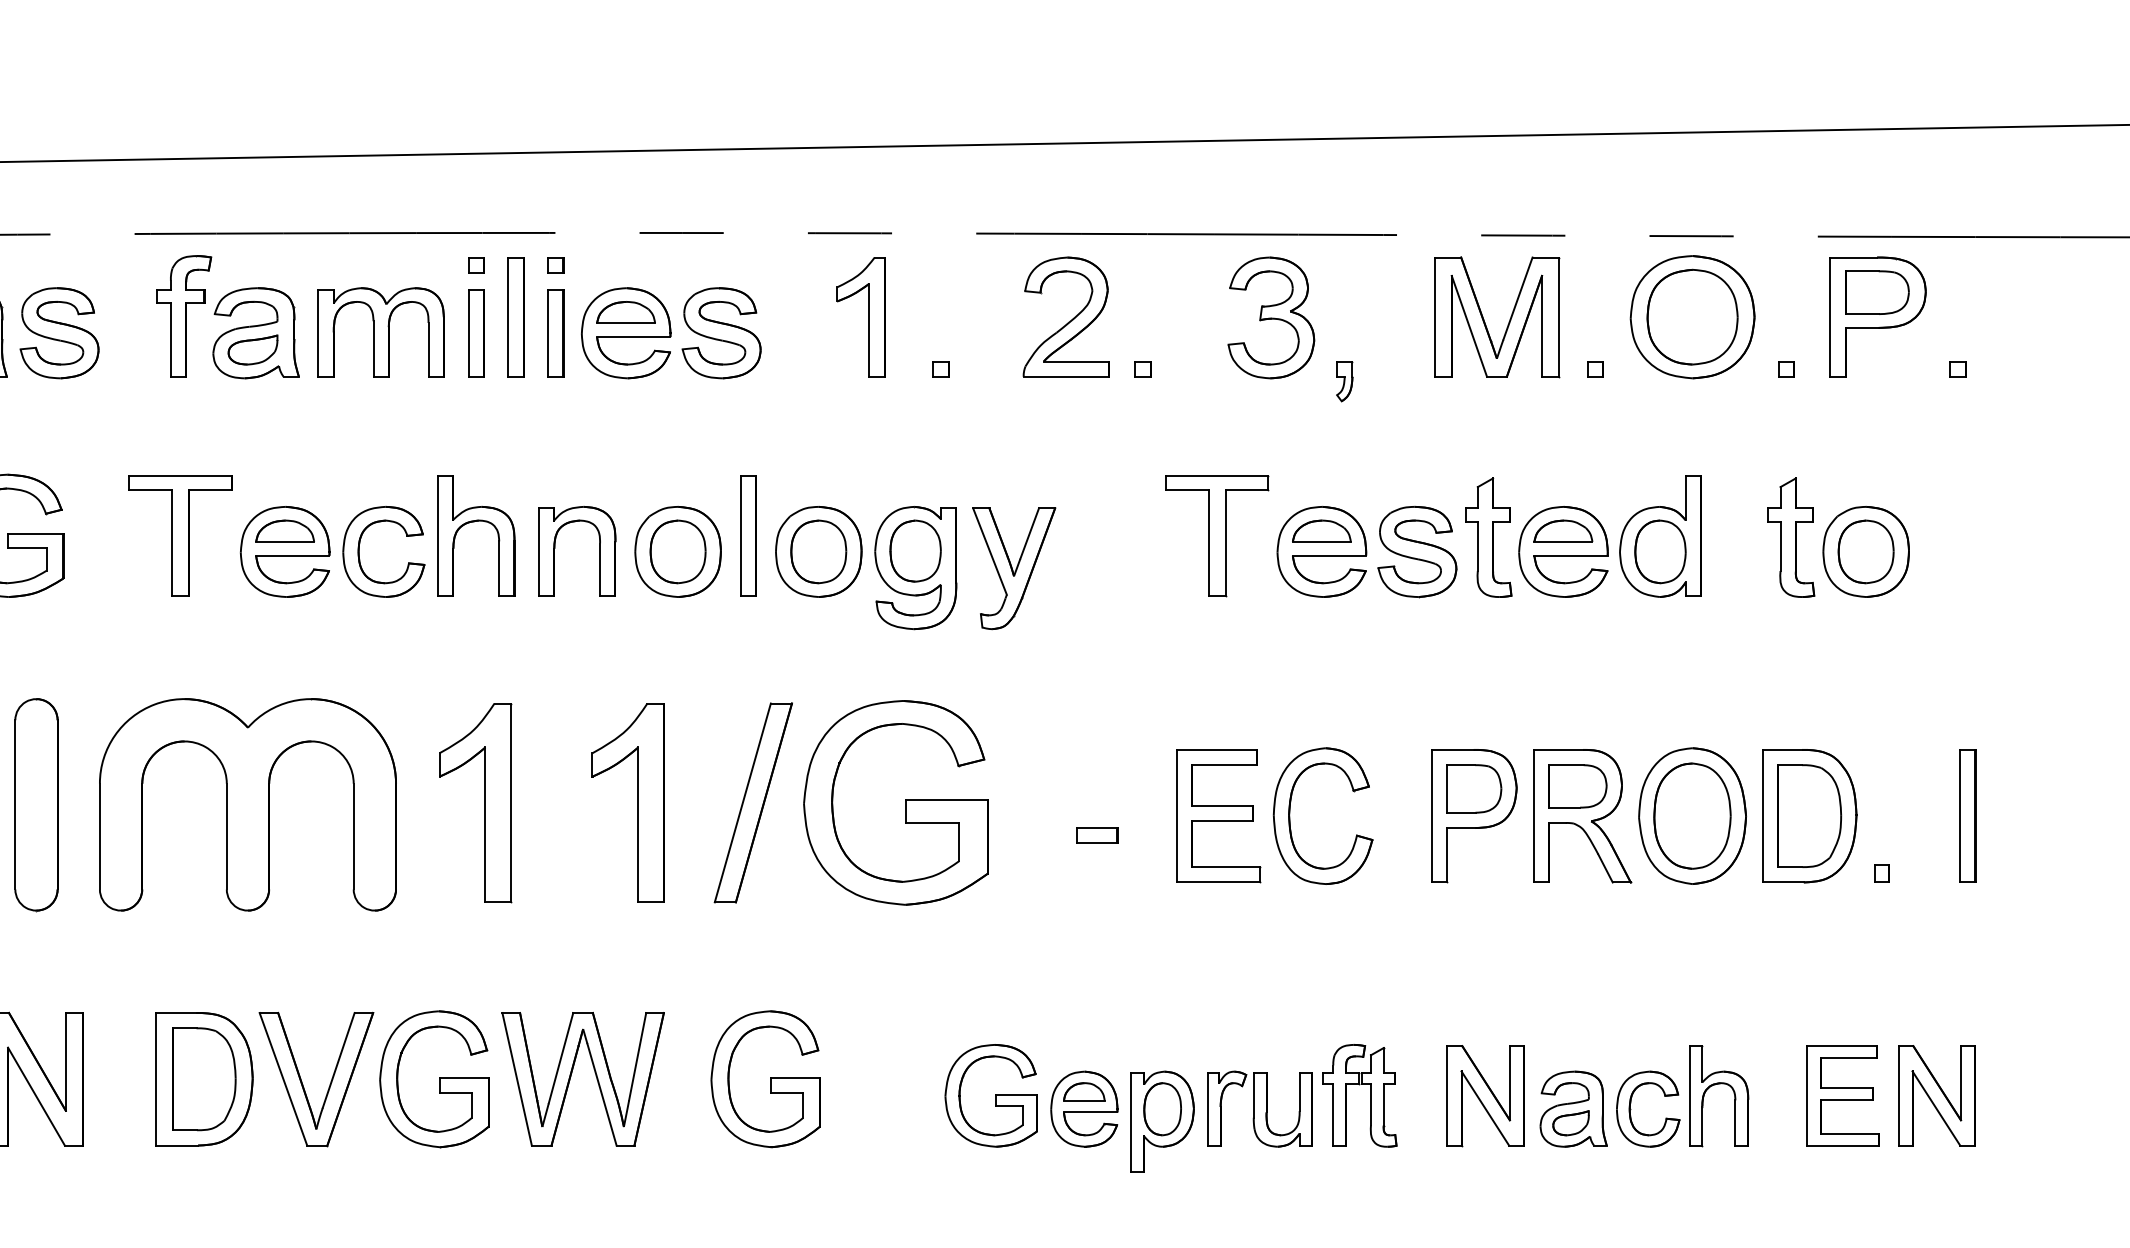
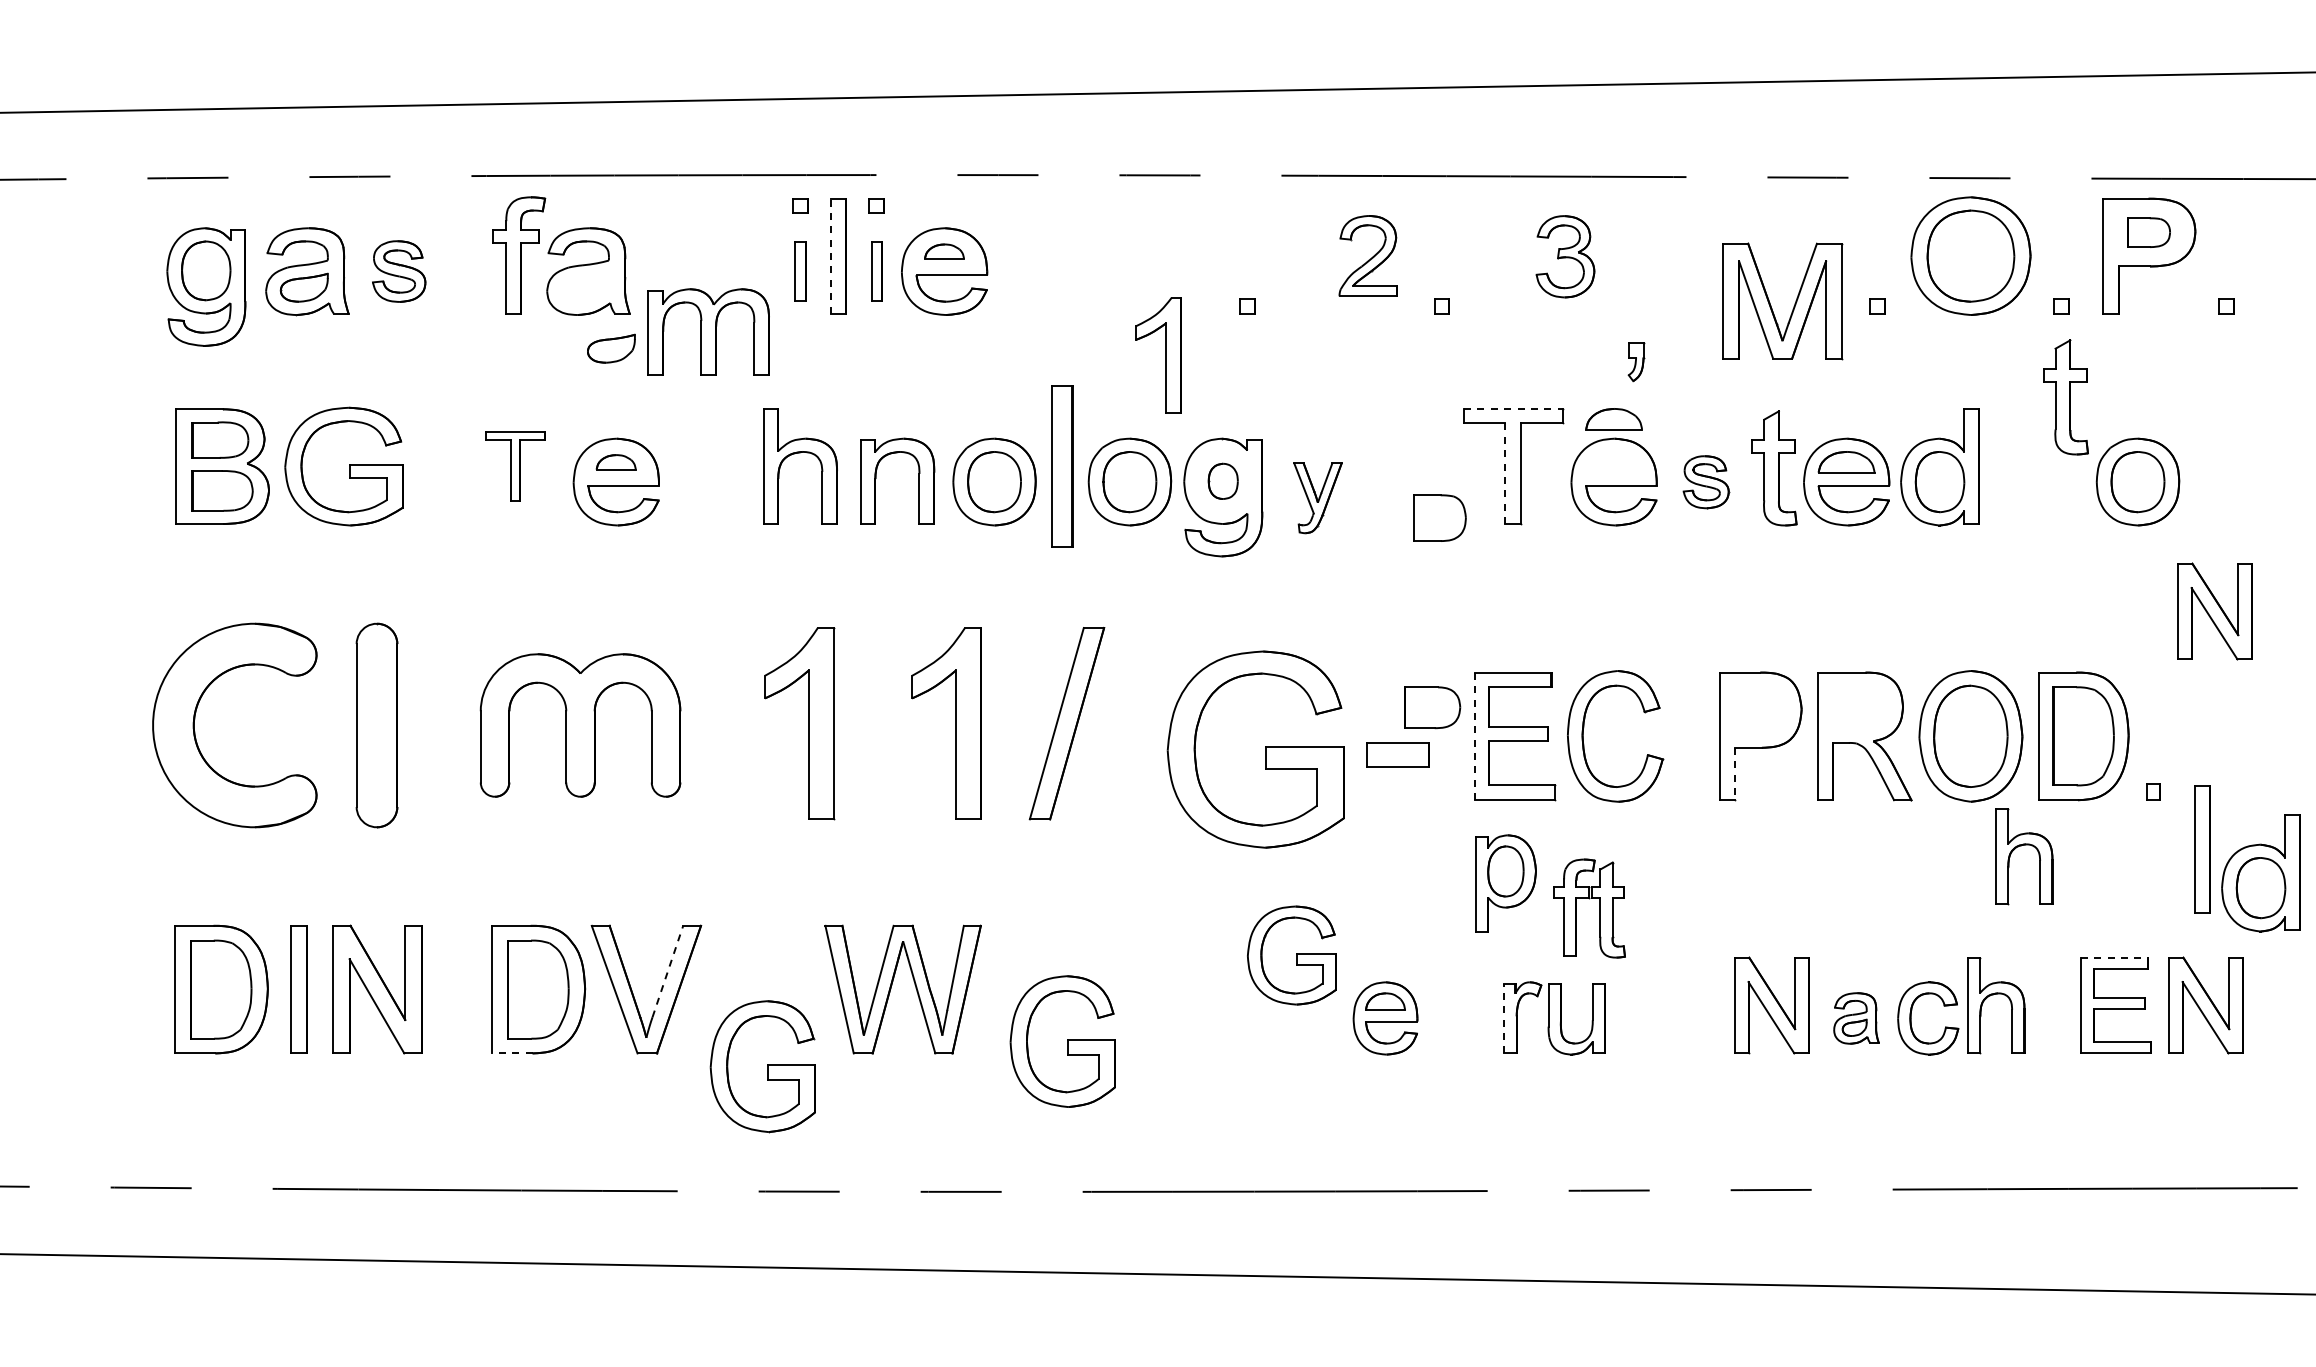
part: (1877, 292) -> (2148, 232), size x0.7
part: (626, 312) -> (944, 251), size x0.7
line: (508, 316) -> (831, 255), solid -> dashed
part: (1066, 316) -> (1368, 255), size x0.7
part: (868, 317) -> (1165, 355), moved
part: (1271, 317) -> (1565, 256), size x0.7
part: (1485, 321) -> (1771, 305), moved
part: (380, 332) -> (708, 331), moved
part: (58, 333) -> (398, 271), size x0.7
part: (476, 333) -> (800, 271), size x0.7
part: (555, 333) -> (876, 271), size x0.7
part: (721, 333) -> (1036, 271), removed
part: (253, 349) -> (611, 348), moved
part: (1345, 381) -> (1636, 362), moved
line: (1217, 476) -> (1513, 409), solid -> dashed
part: (284, 531) -> (615, 462), size x0.7
part: (1321, 531) -> (1613, 419), moved
part: (180, 535) -> (515, 466), size x0.6
part: (748, 535) -> (1062, 466), size x1.4
part: (1790, 537) -> (2065, 397), moved
line: (1209, 543) -> (1505, 473), solid -> dashed
part: (360, 549) -> (688, 479), removed
part: (916, 551) -> (1223, 481), size x0.6
part: (1417, 552) -> (1706, 482), size x0.6
part: (1013, 568) -> (1317, 498), size x0.6
part: (1945, 686) -> (2214, 611), added
part: (1577, 786) -> (1432, 707), moved
part: (1473, 788) -> (1439, 517), moved
part: (905, 802) -> (1265, 749), moved
part: (247, 804) -> (580, 725), size x0.7
line: (1176, 816) -> (1474, 736), solid -> dashed
part: (1967, 816) -> (2202, 849), moved
part: (1096, 836) -> (1397, 755), size x1.6
line: (1446, 855) -> (1734, 774), solid -> dashed
part: (1745, 930) -> (2021, 846), added
part: (1993, 958) -> (2260, 873), added
line: (1841, 1045) -> (2114, 957), solid -> dashed
line: (339, 1060) -> (668, 971), solid -> dashed
part: (433, 1079) -> (762, 1066), moved
part: (765, 1079) -> (1062, 1041), moved
part: (1359, 1086) -> (1589, 899), moved
part: (990, 1095) -> (1291, 955), moved
line: (1207, 1109) -> (1504, 1018), solid -> dashed
part: (1573, 1109) -> (1856, 1018), size x0.7
part: (1162, 1121) -> (1505, 883), moved
line: (176, 1145) -> (511, 1053), solid -> dashed

